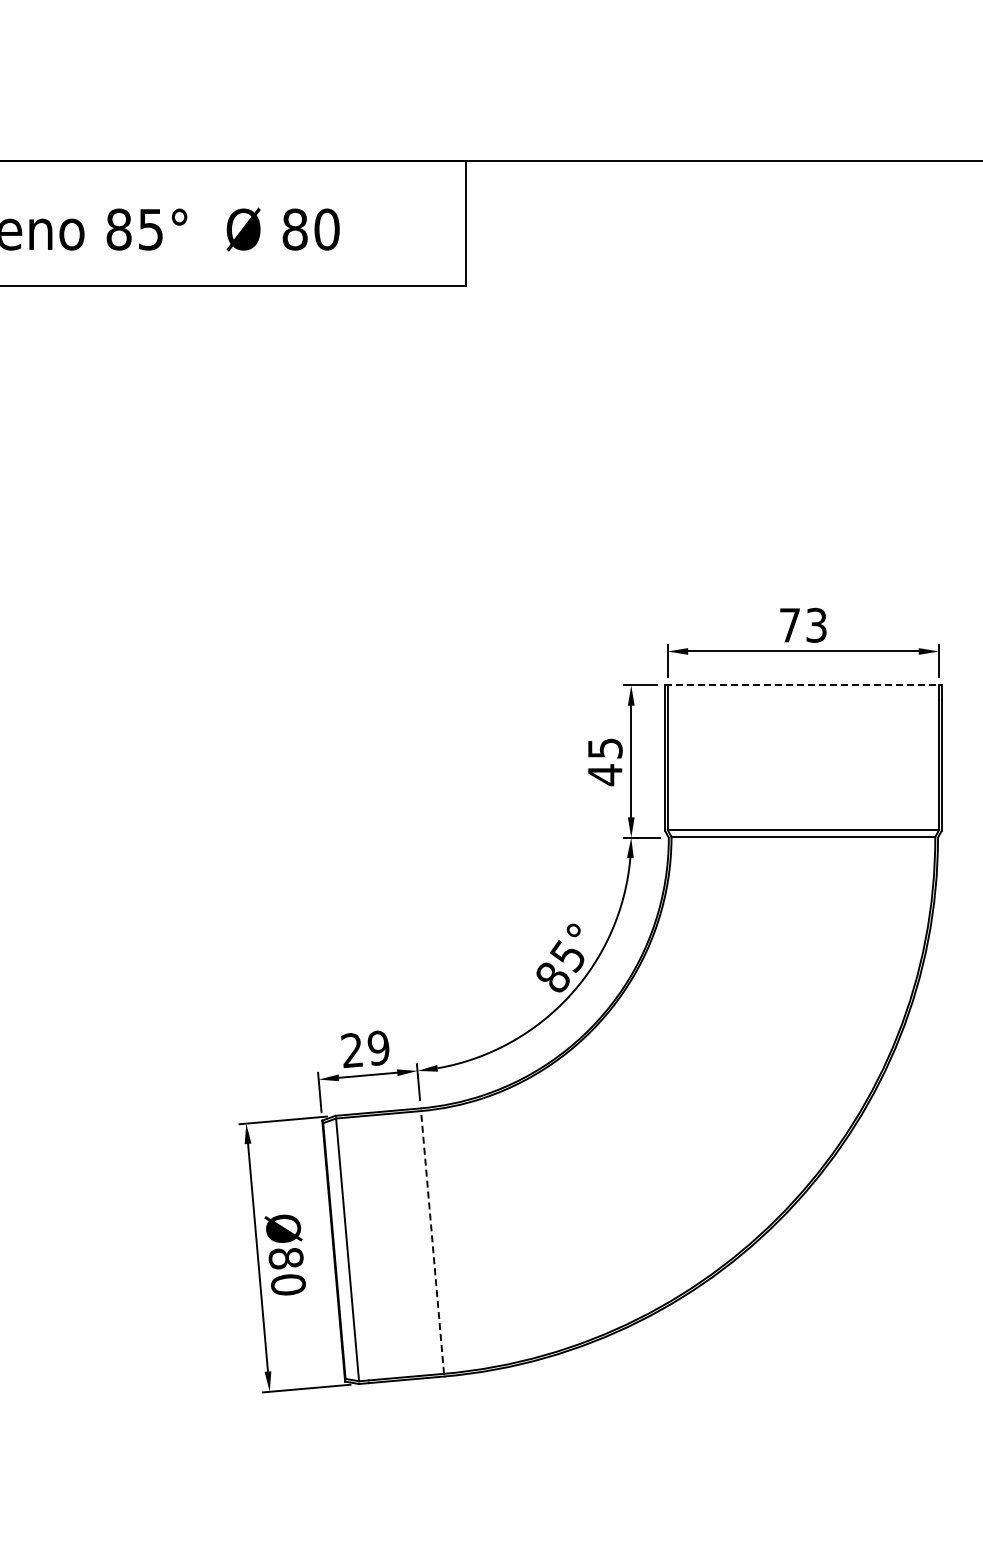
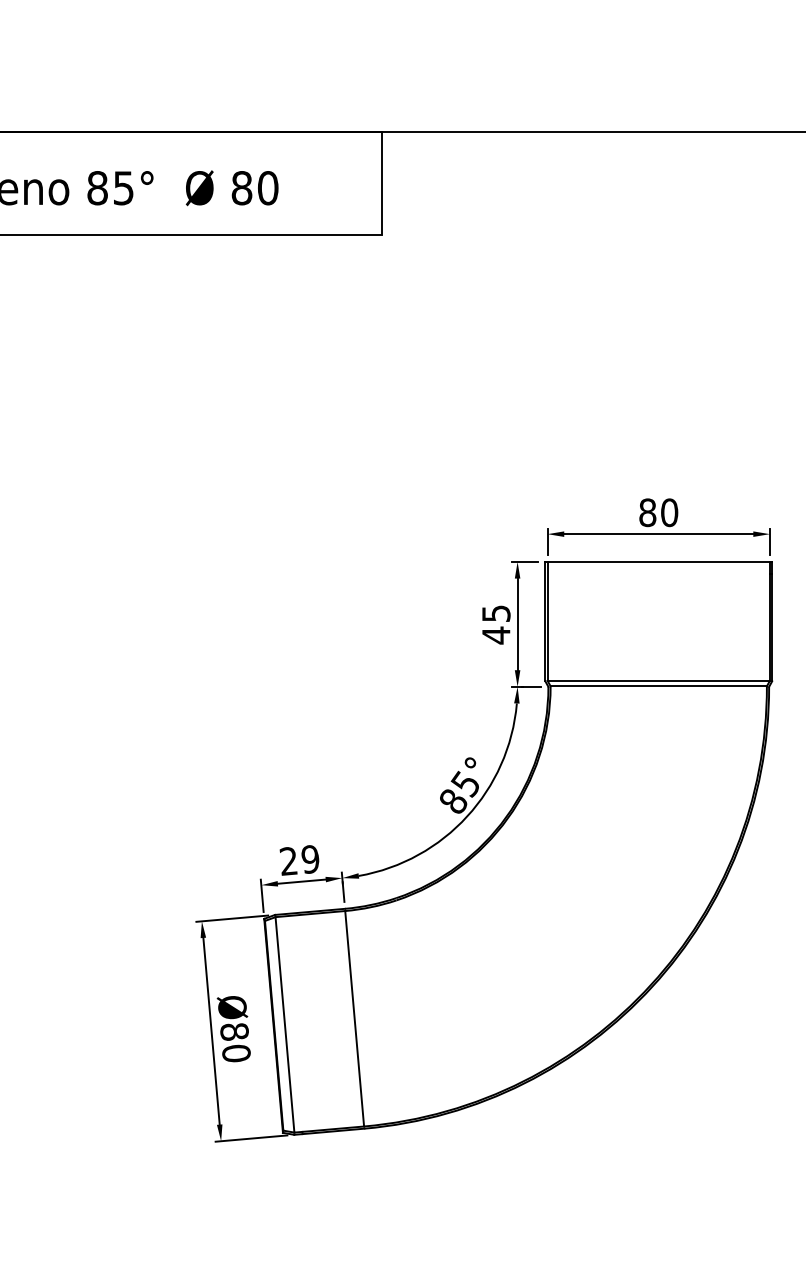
text: (803, 624) -> (658, 512), 73 -> 80
line: (803, 685) -> (658, 562), dashed -> solid
line: (432, 1242) -> (354, 1018), dashed -> solid

